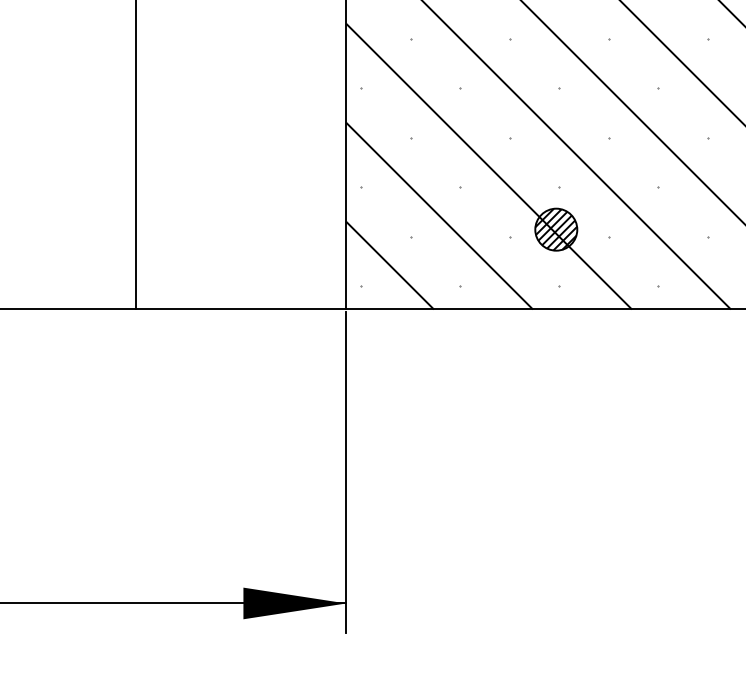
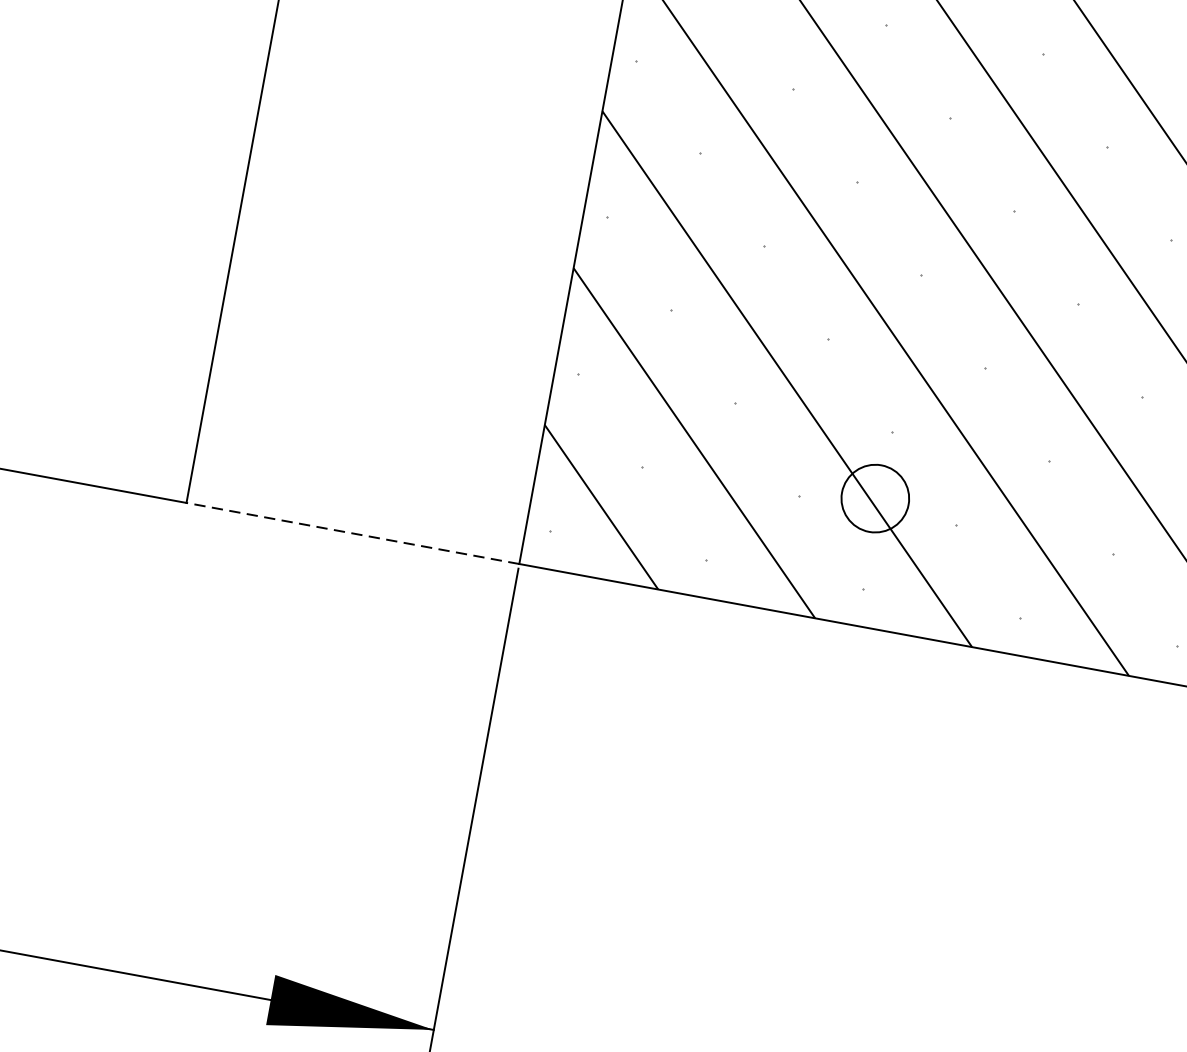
hatch: (556, 229) -> (875, 498), removed
line: (241, 309) -> (353, 533), solid -> dashed

